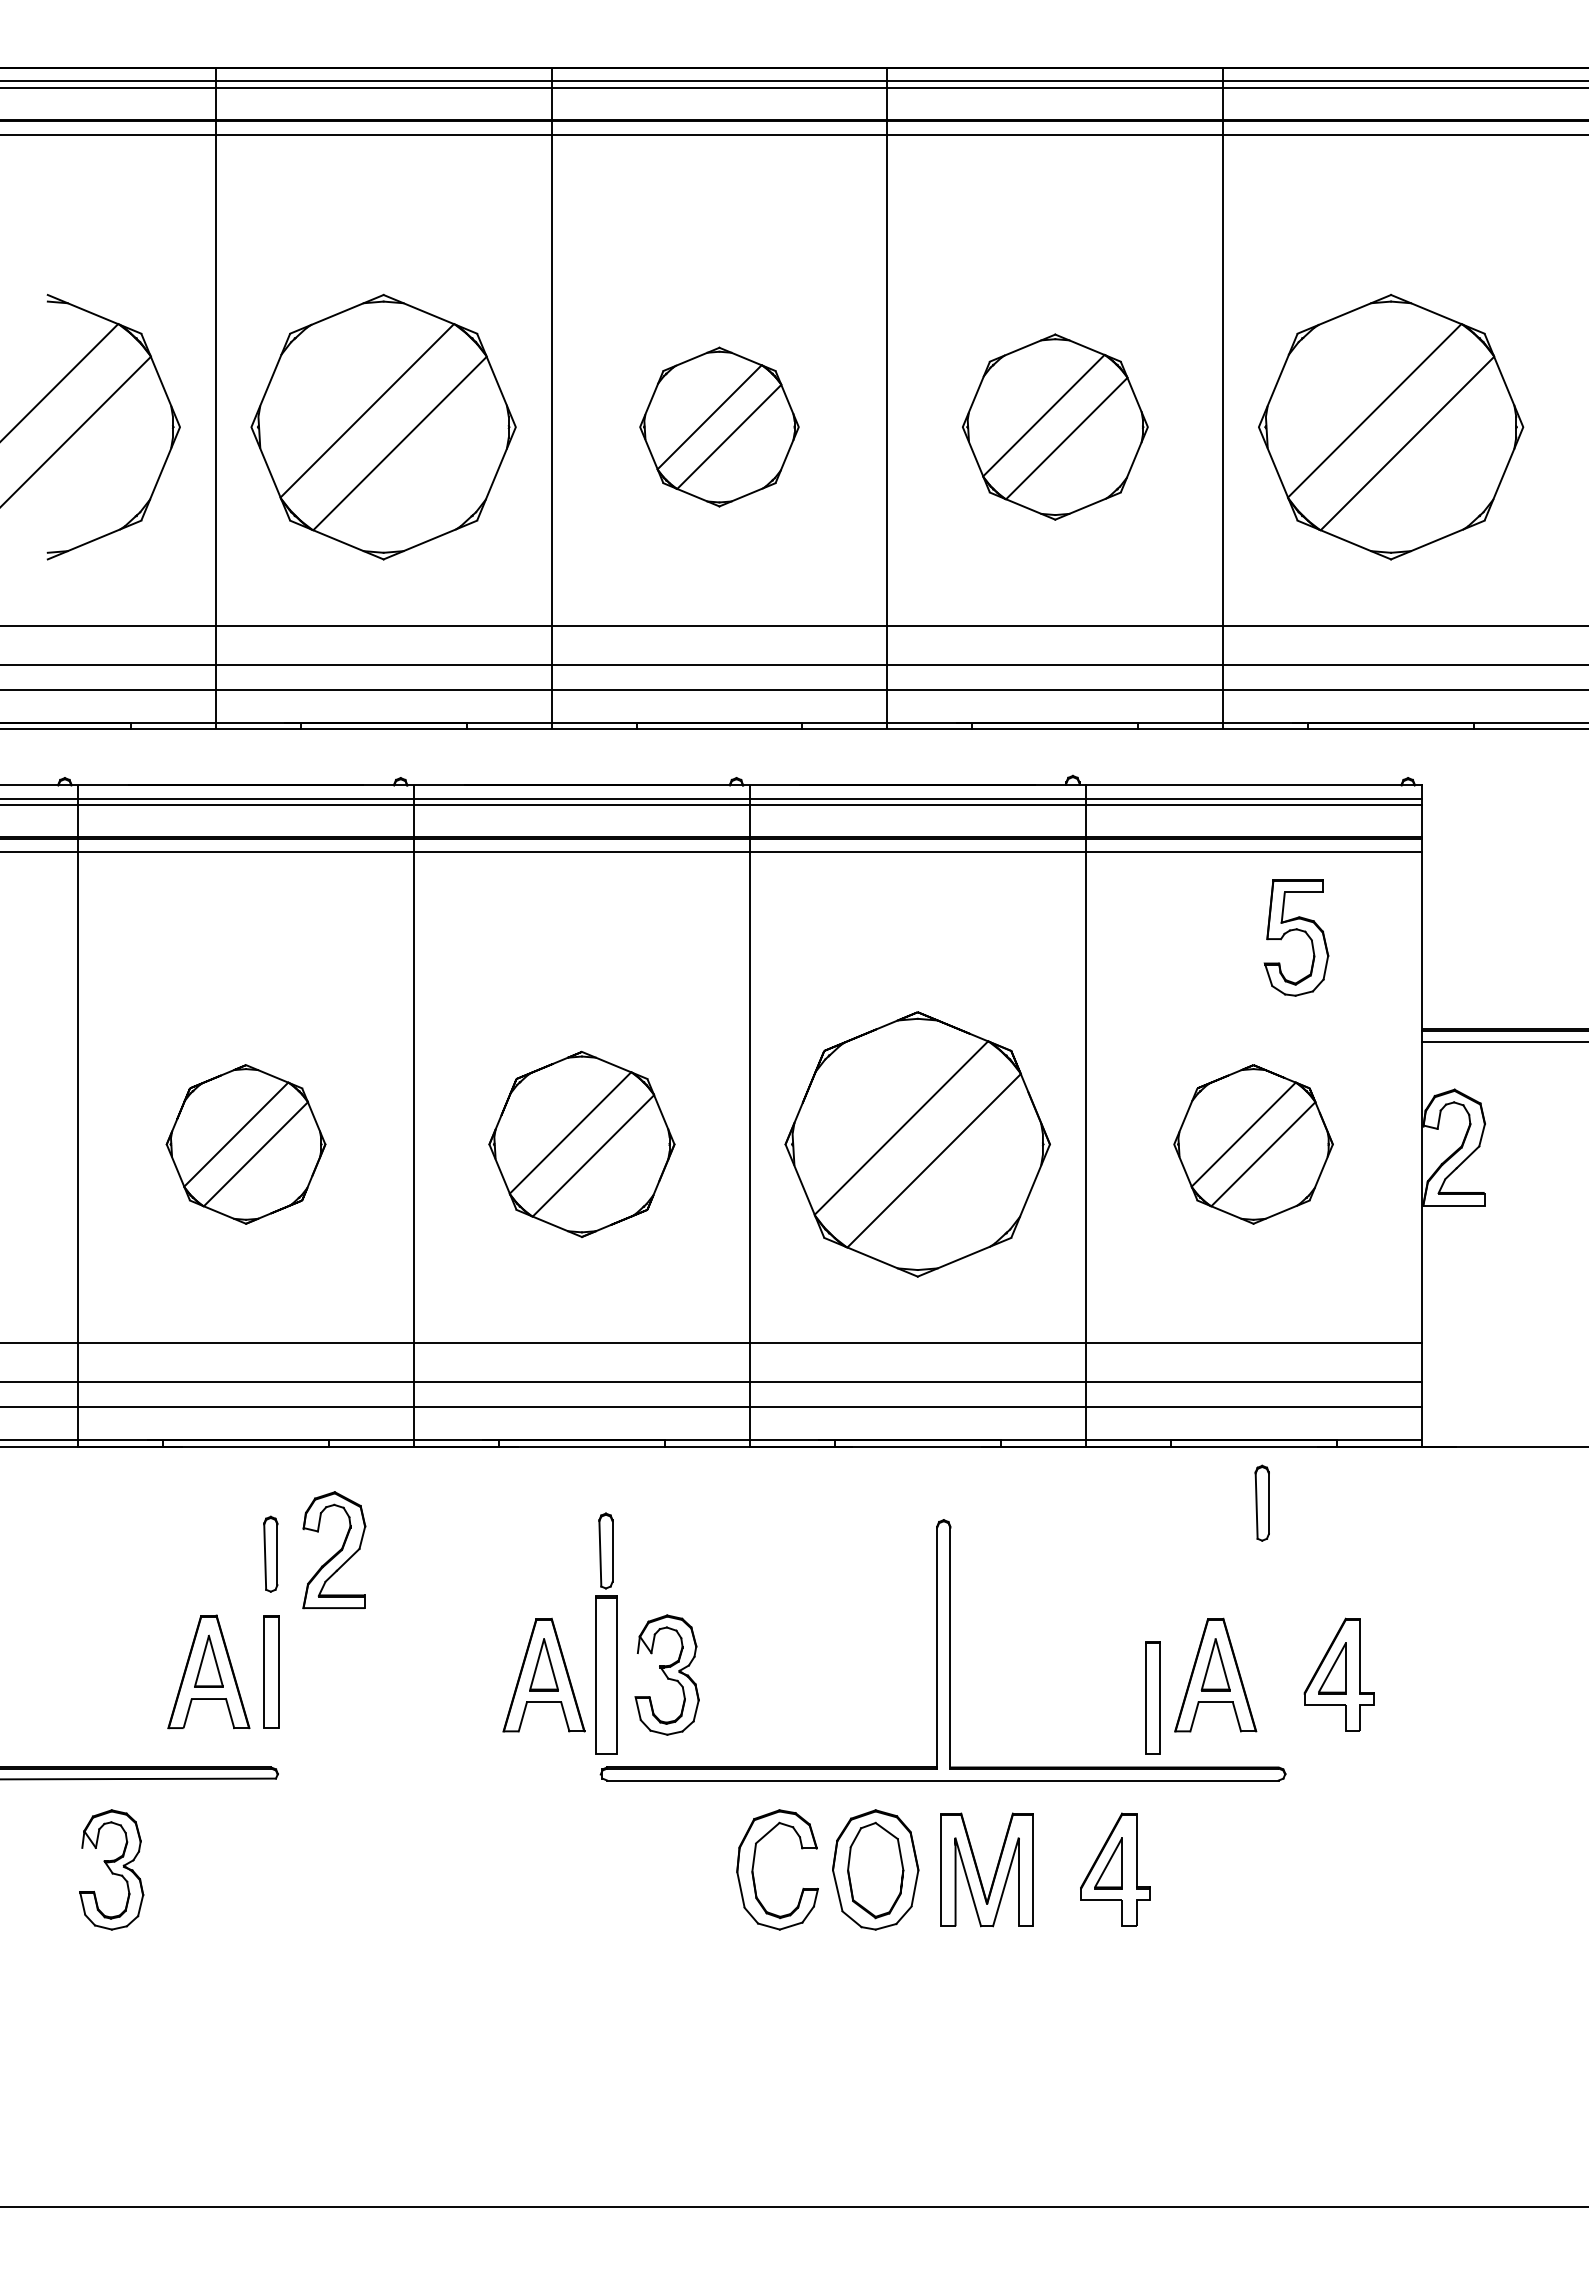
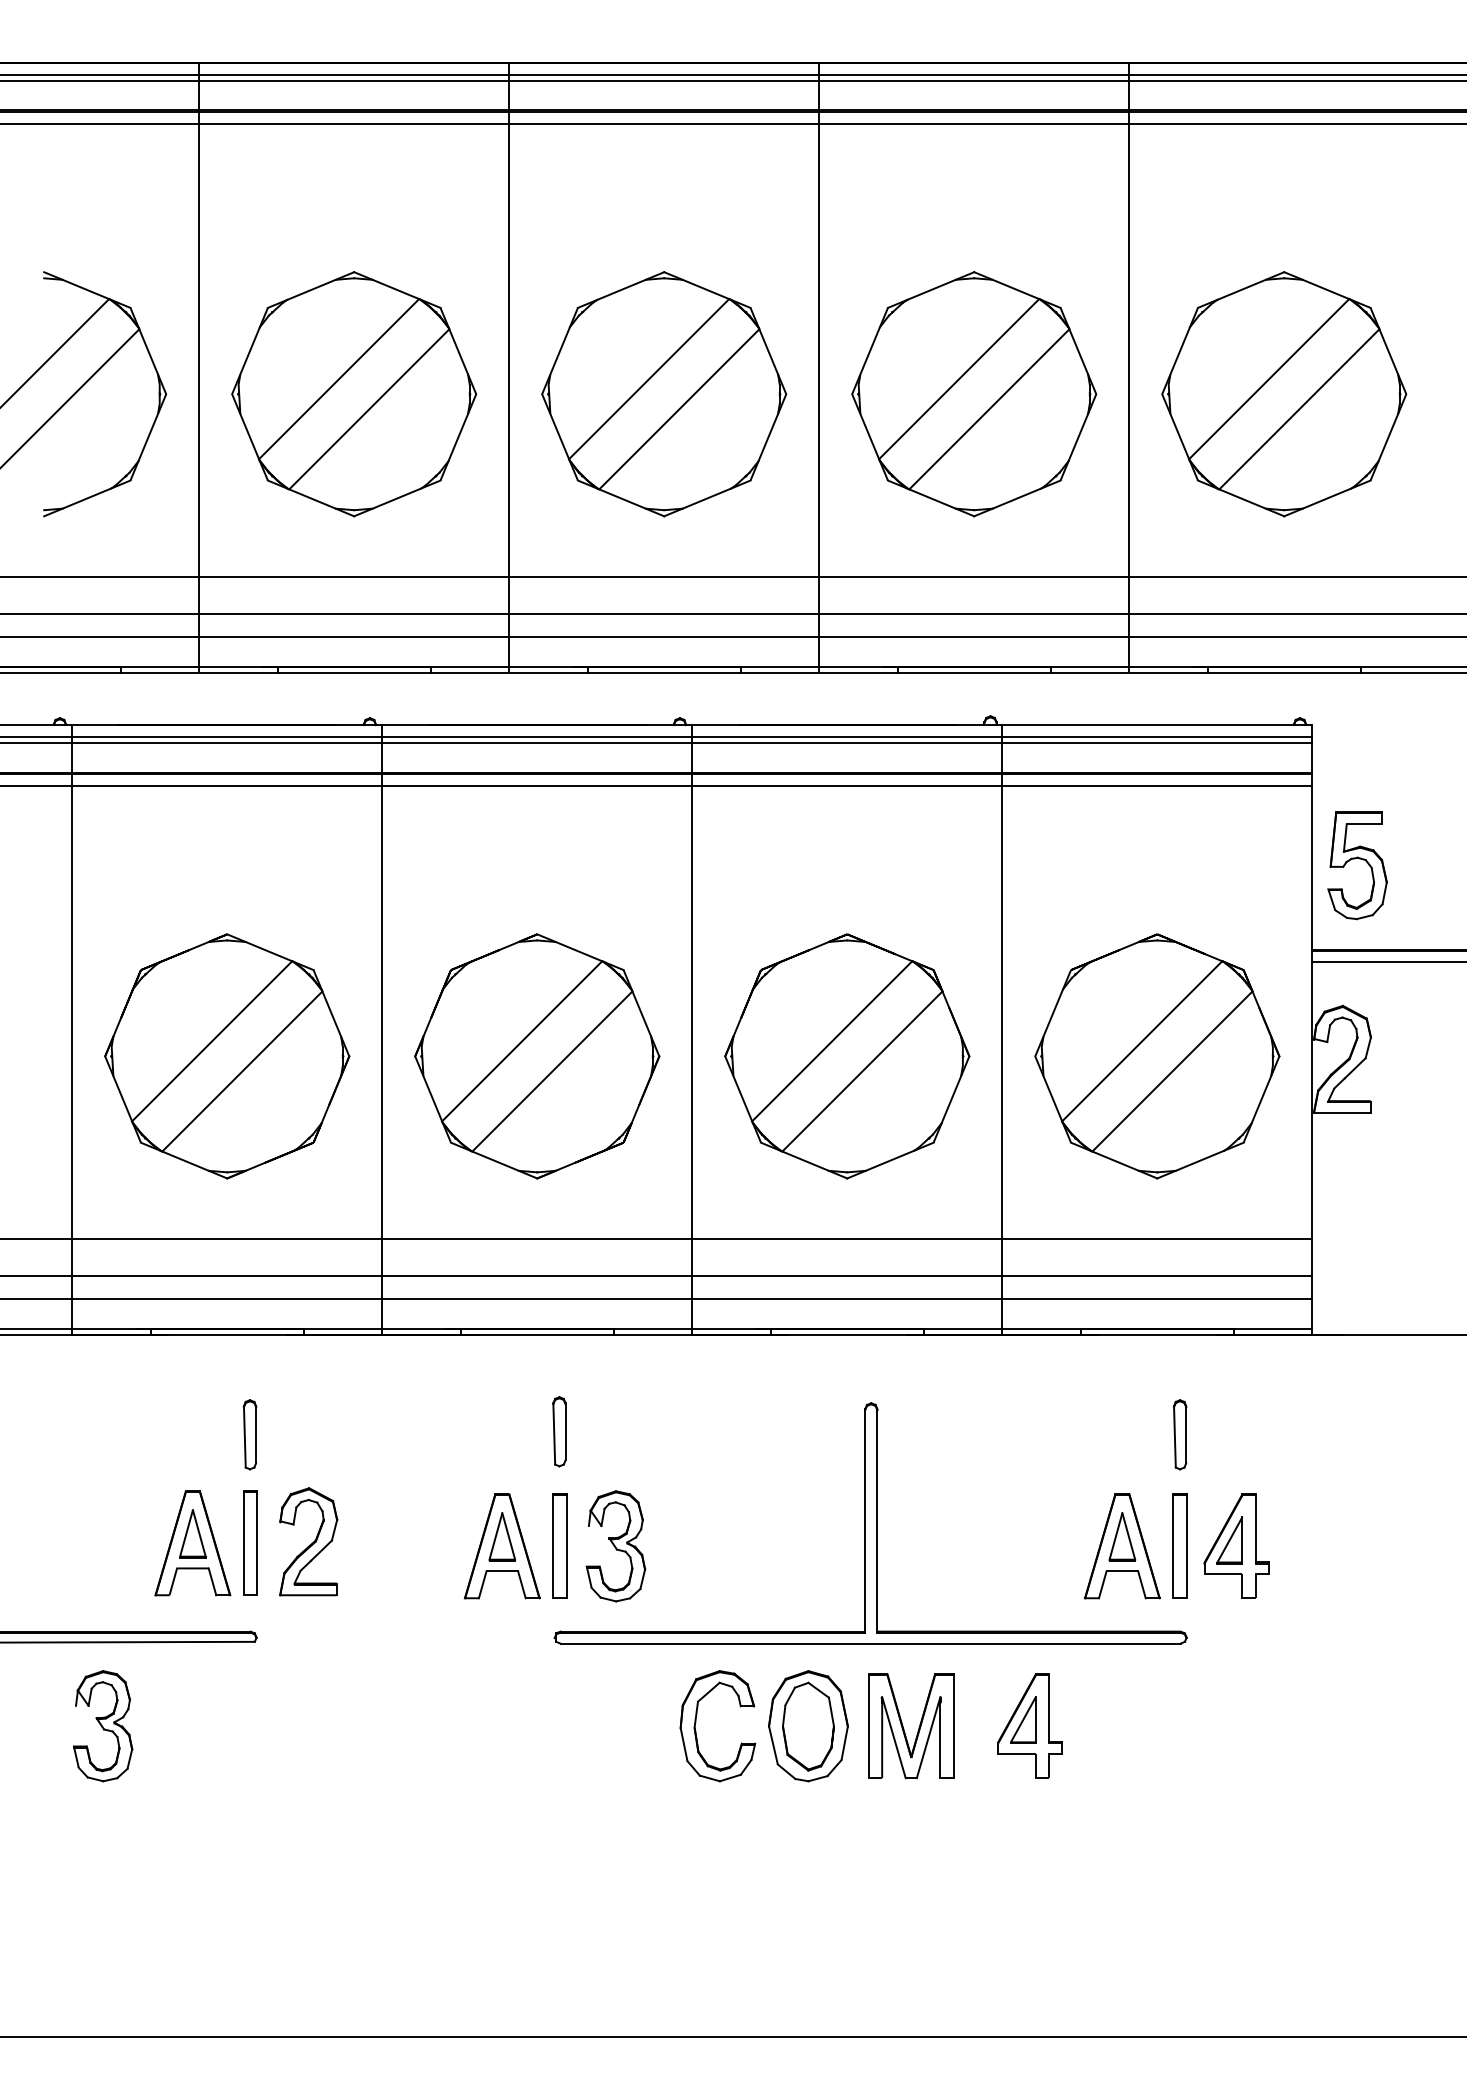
part: (719, 426) -> (664, 393), size x1.67
part: (1055, 426) -> (974, 393), size x1.43
part: (1296, 930) -> (1357, 858), moved
part: (245, 1144) -> (226, 1056), size x1.67
part: (581, 1144) -> (536, 1056), size x1.43
part: (1253, 1144) -> (1157, 1056), size x1.67
part: (1261, 1502) -> (1179, 1434), moved
part: (334, 1550) -> (308, 1542), moved
part: (606, 1674) -> (559, 1545), size x0.71
part: (1152, 1697) -> (1179, 1545), moved

